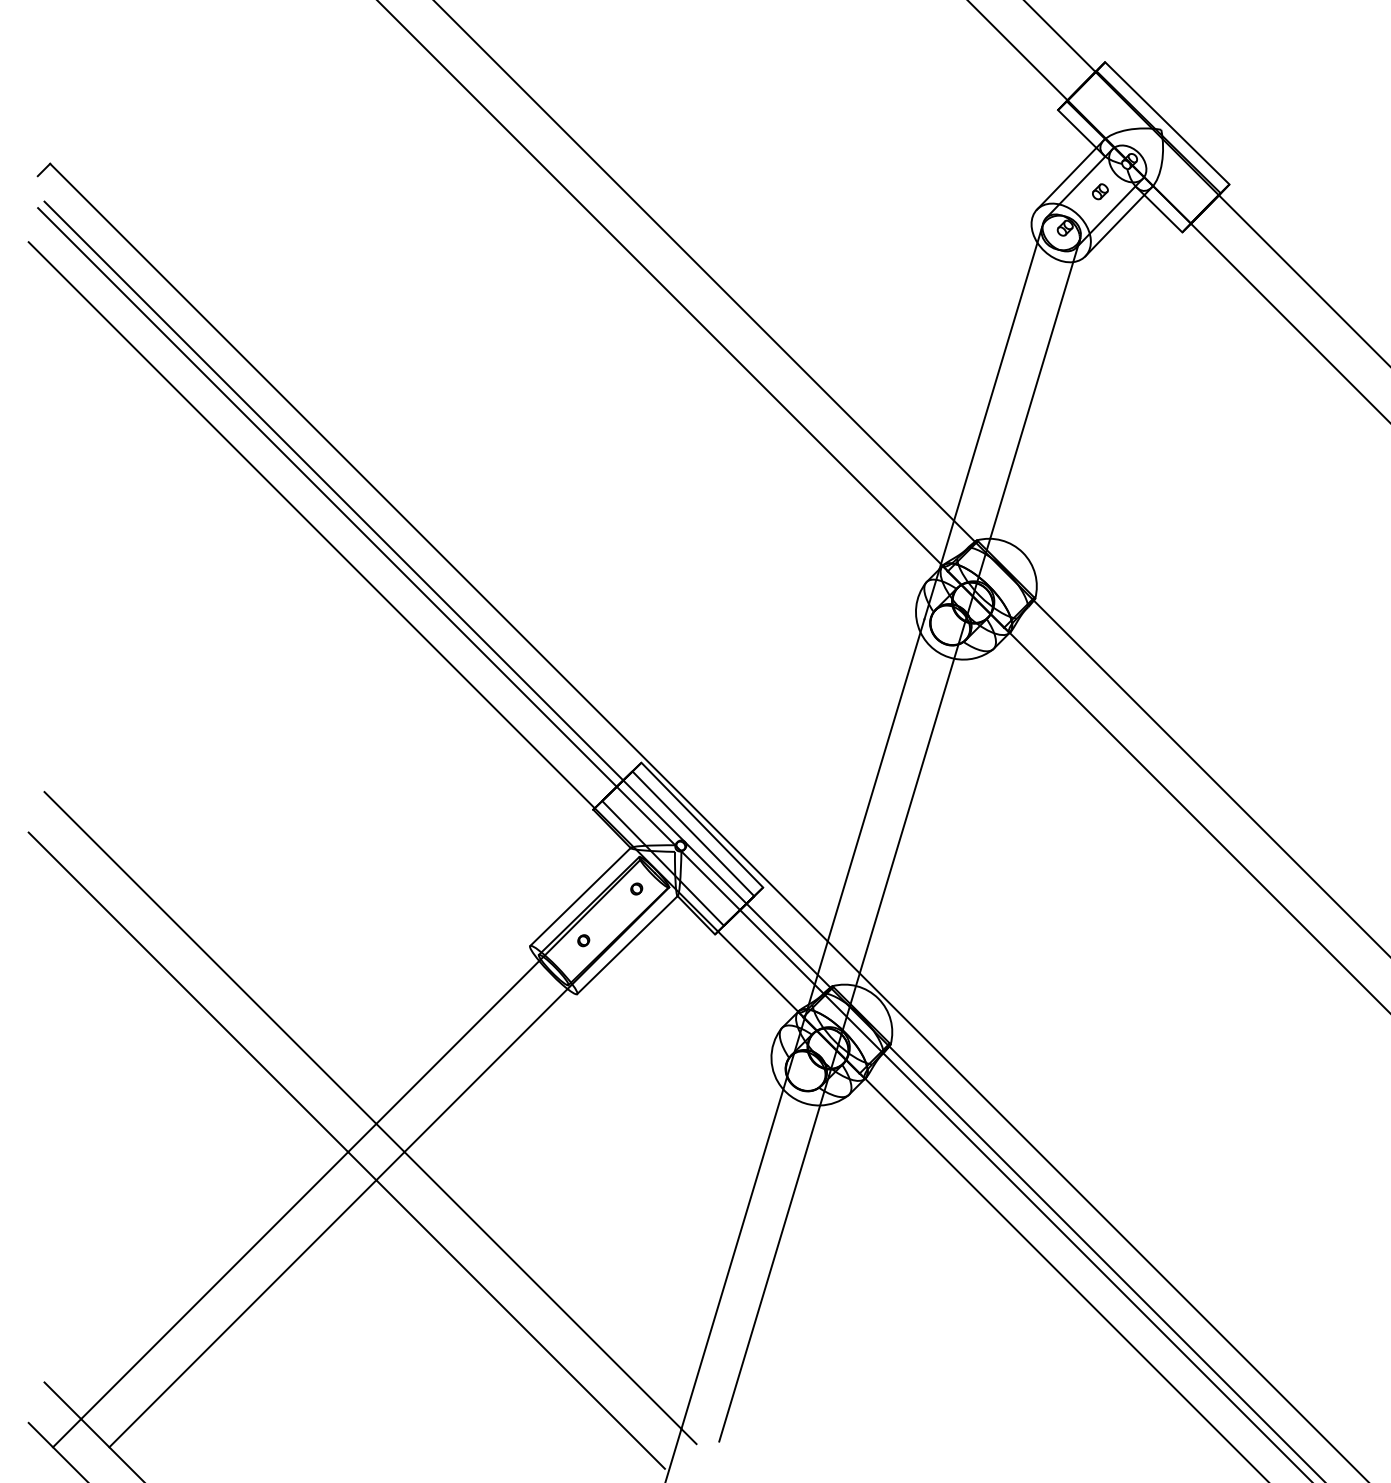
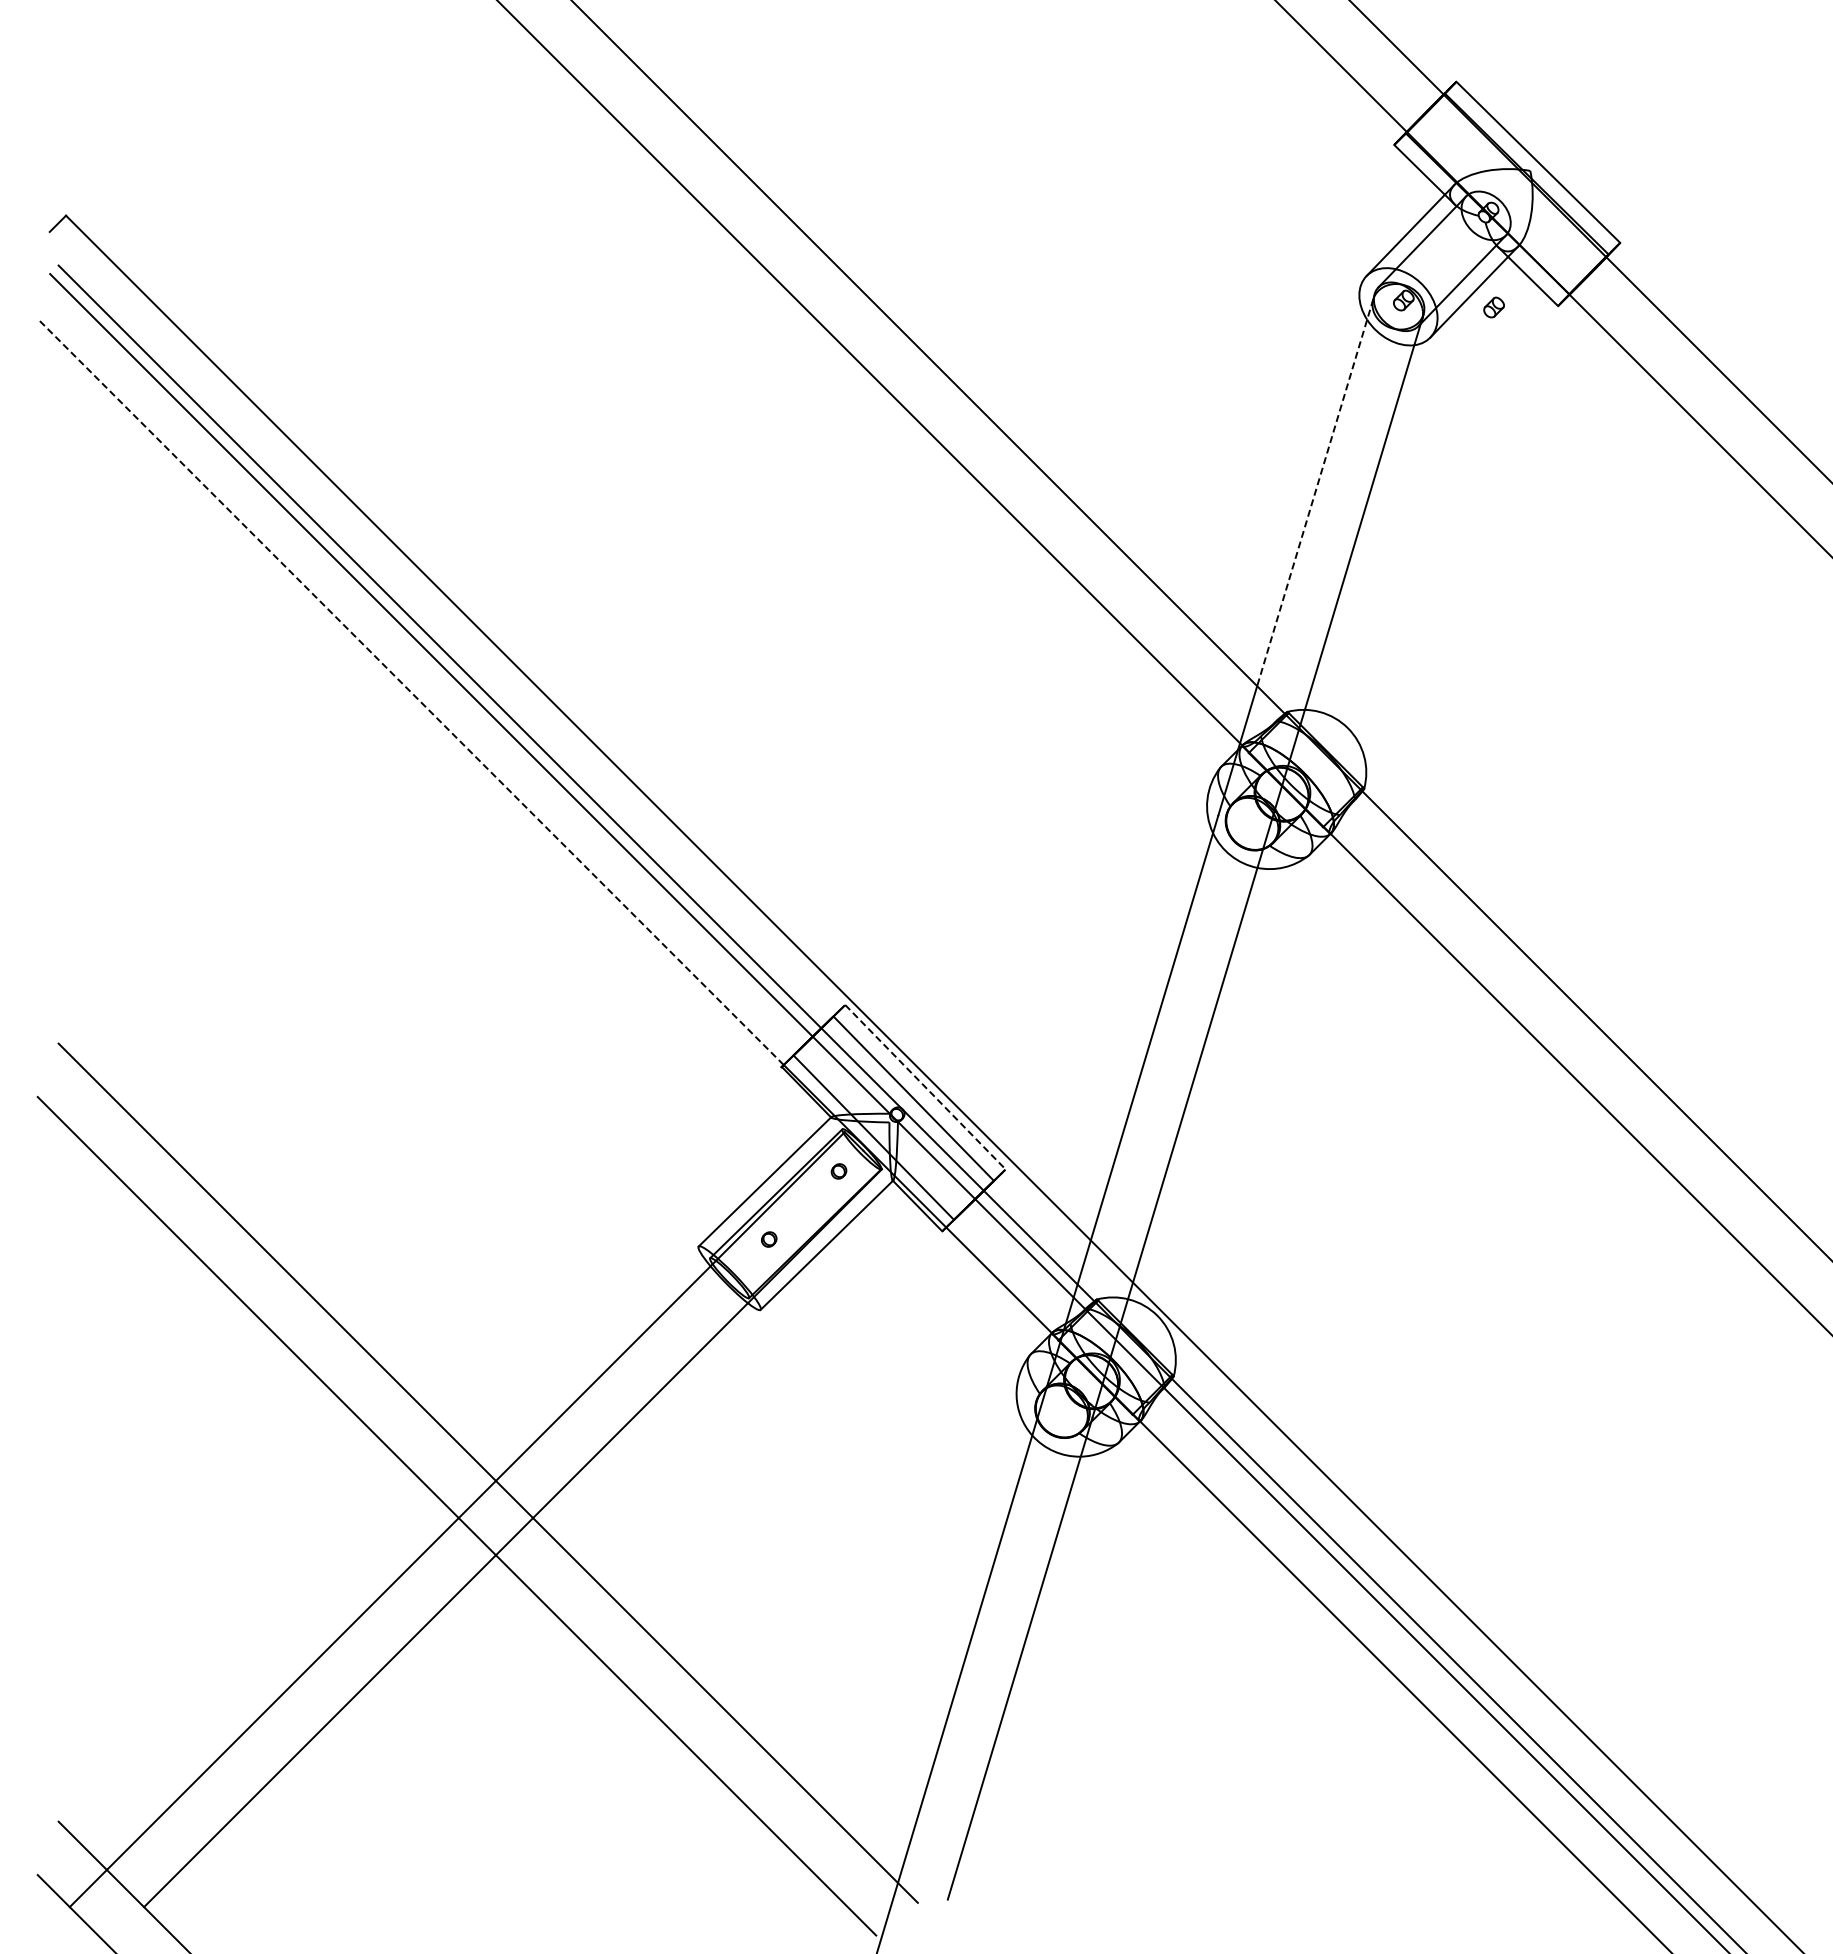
part: (1099, 191) -> (1493, 307), moved
line: (998, 373) -> (1315, 492), solid -> dashed
line: (311, 524) -> (410, 691), solid -> dashed
line: (702, 825) -> (925, 1087), solid -> dashed

